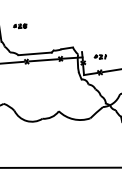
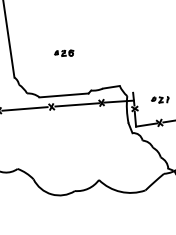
part: (20, 26) -> (64, 53), moved

